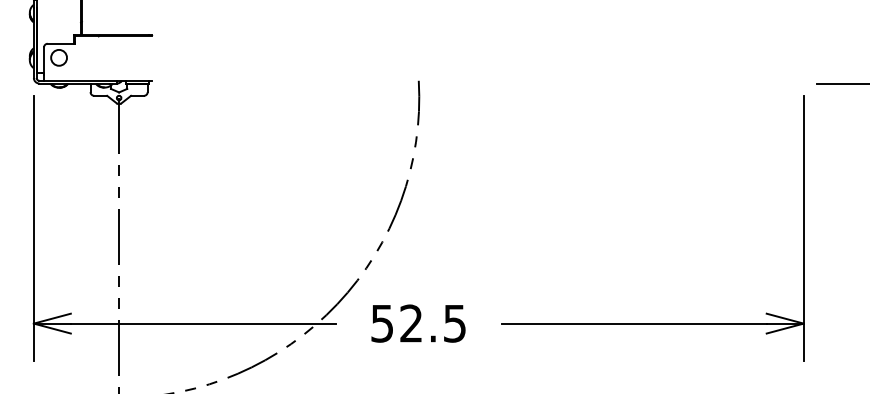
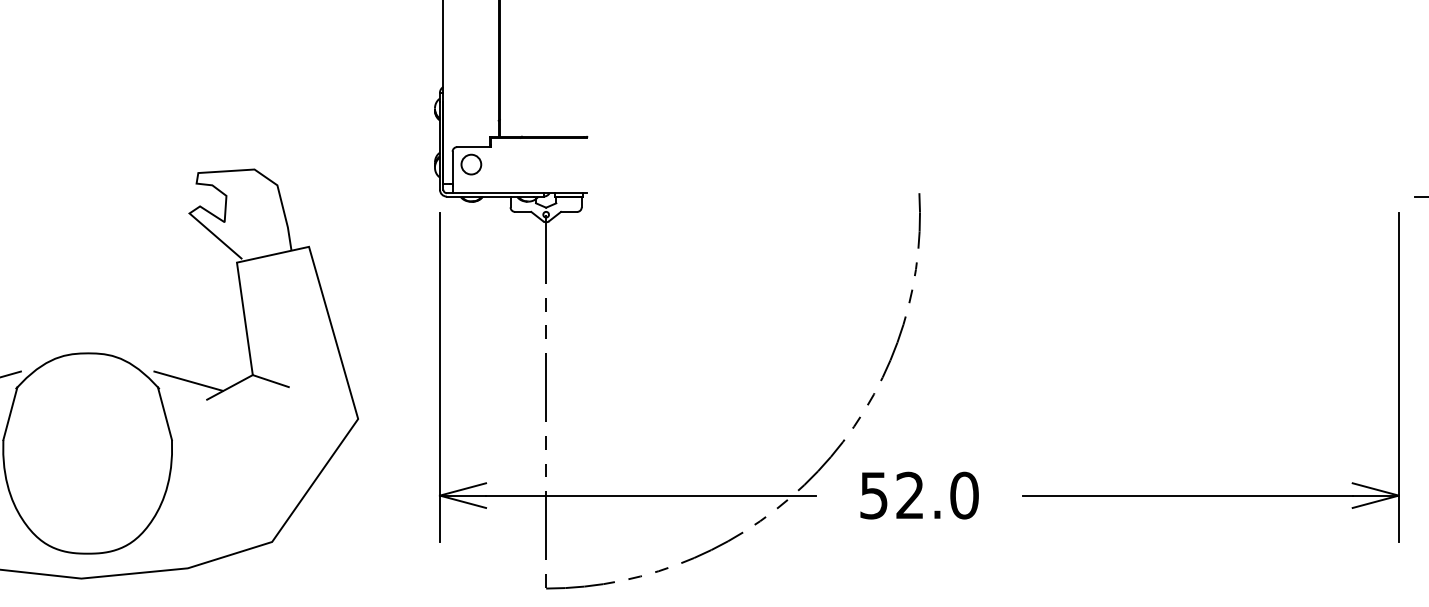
text: (455, 323) -> (964, 495), 52.5 -> 52.0

